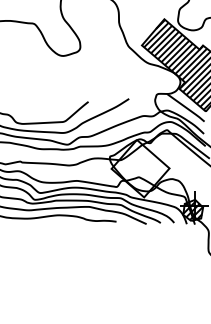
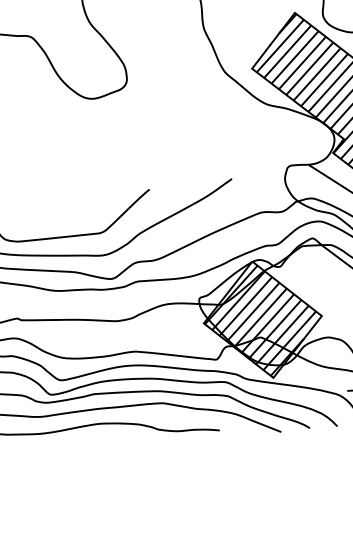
hatch: (139, 169) -> (260, 321), added

